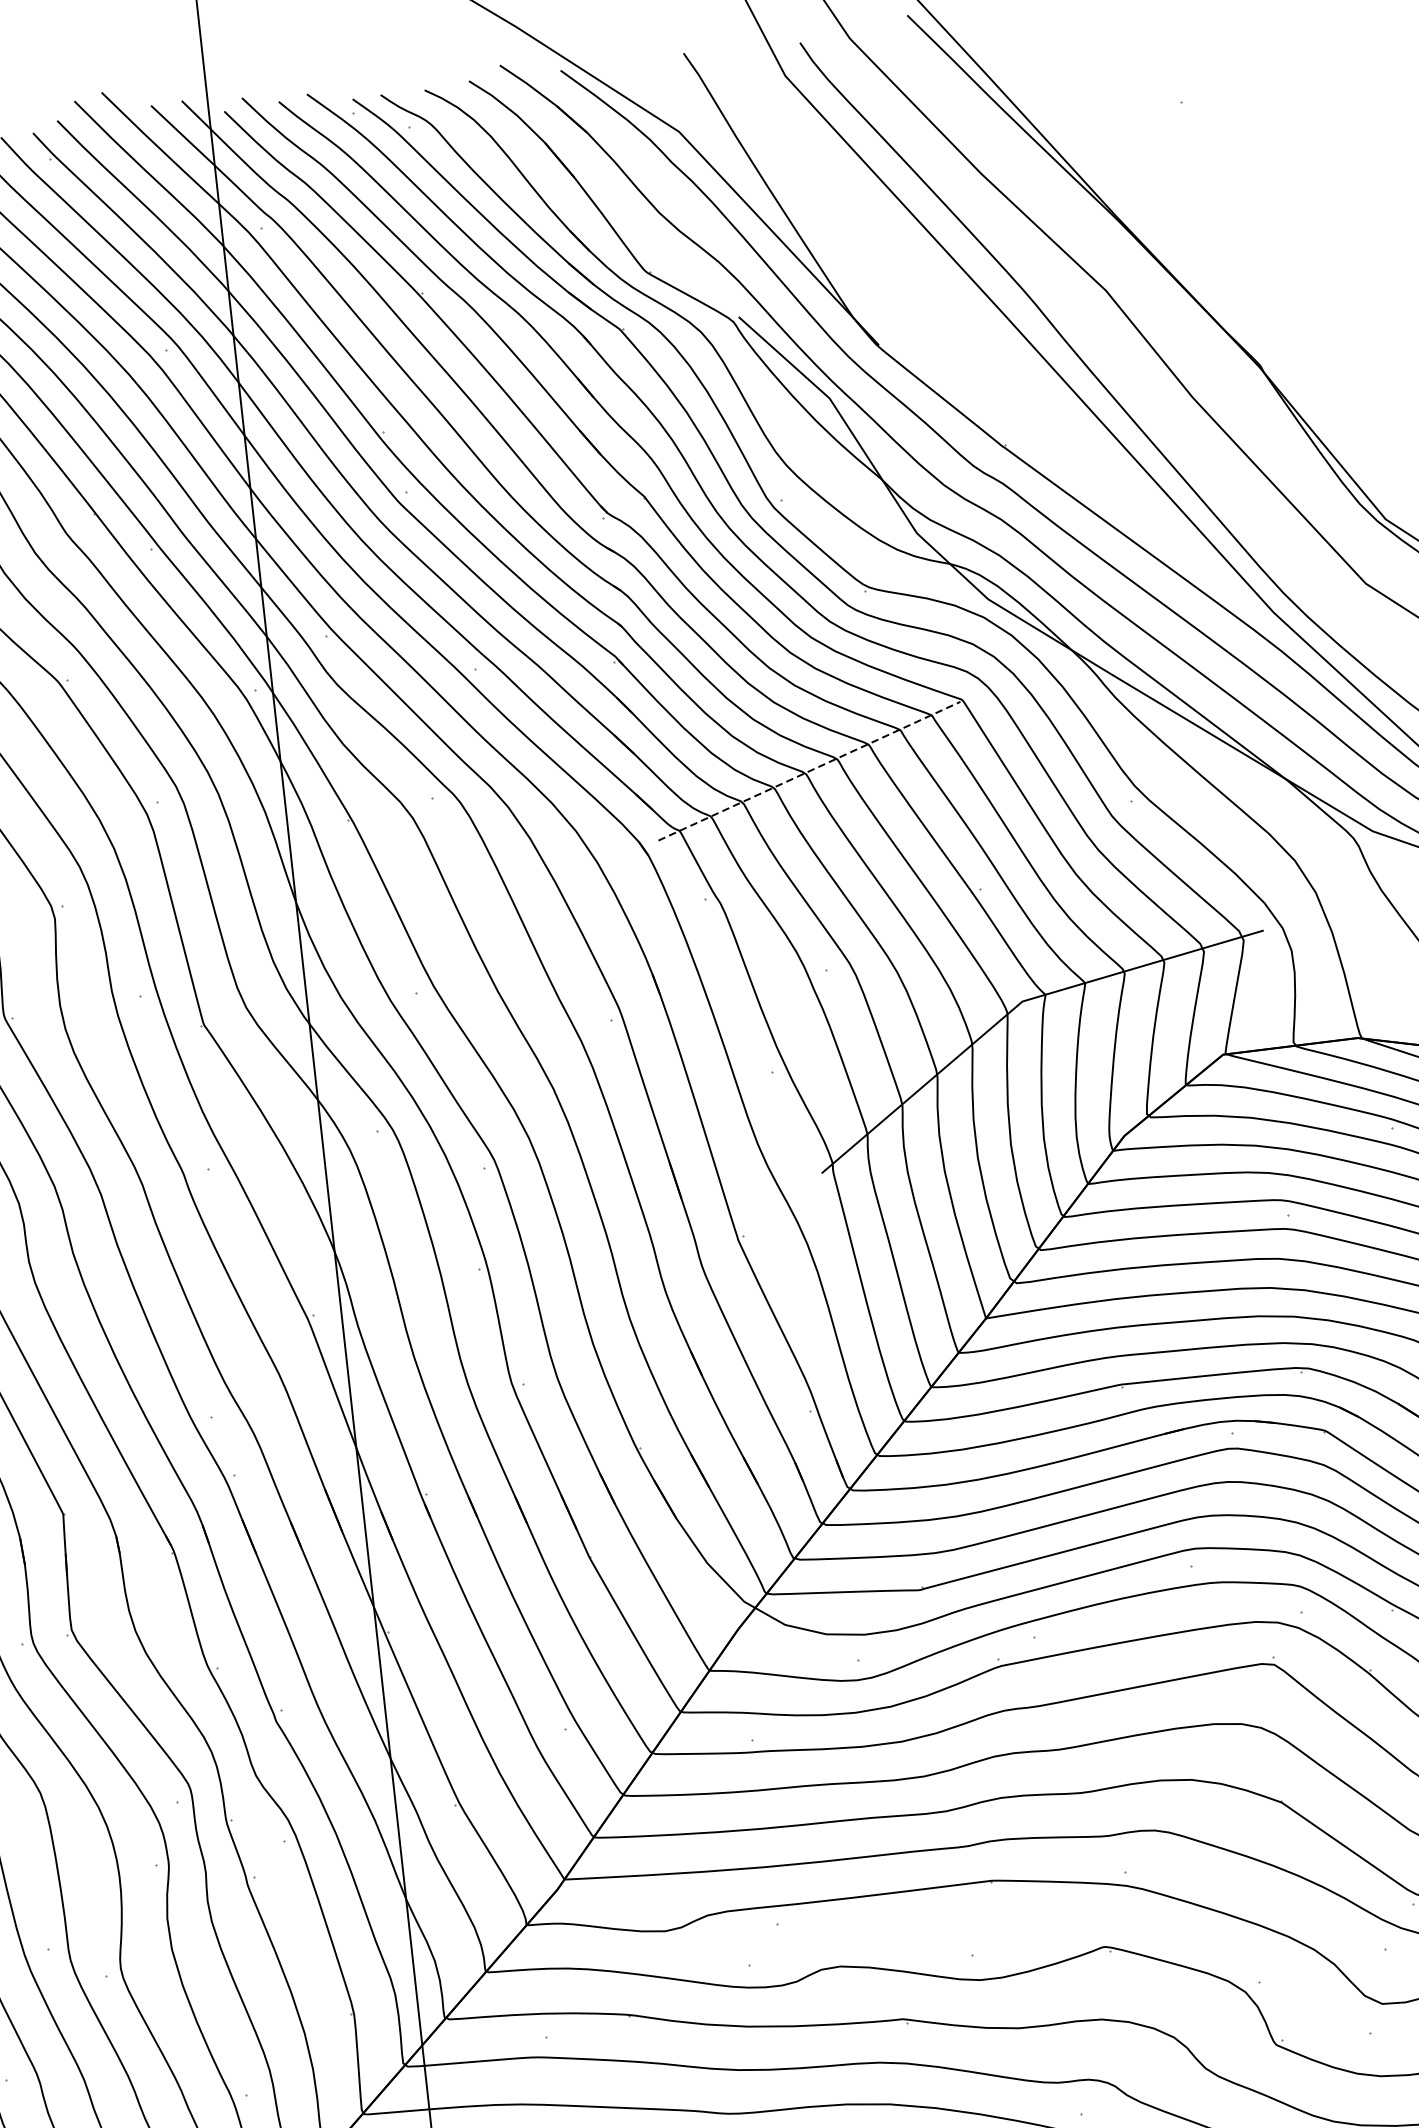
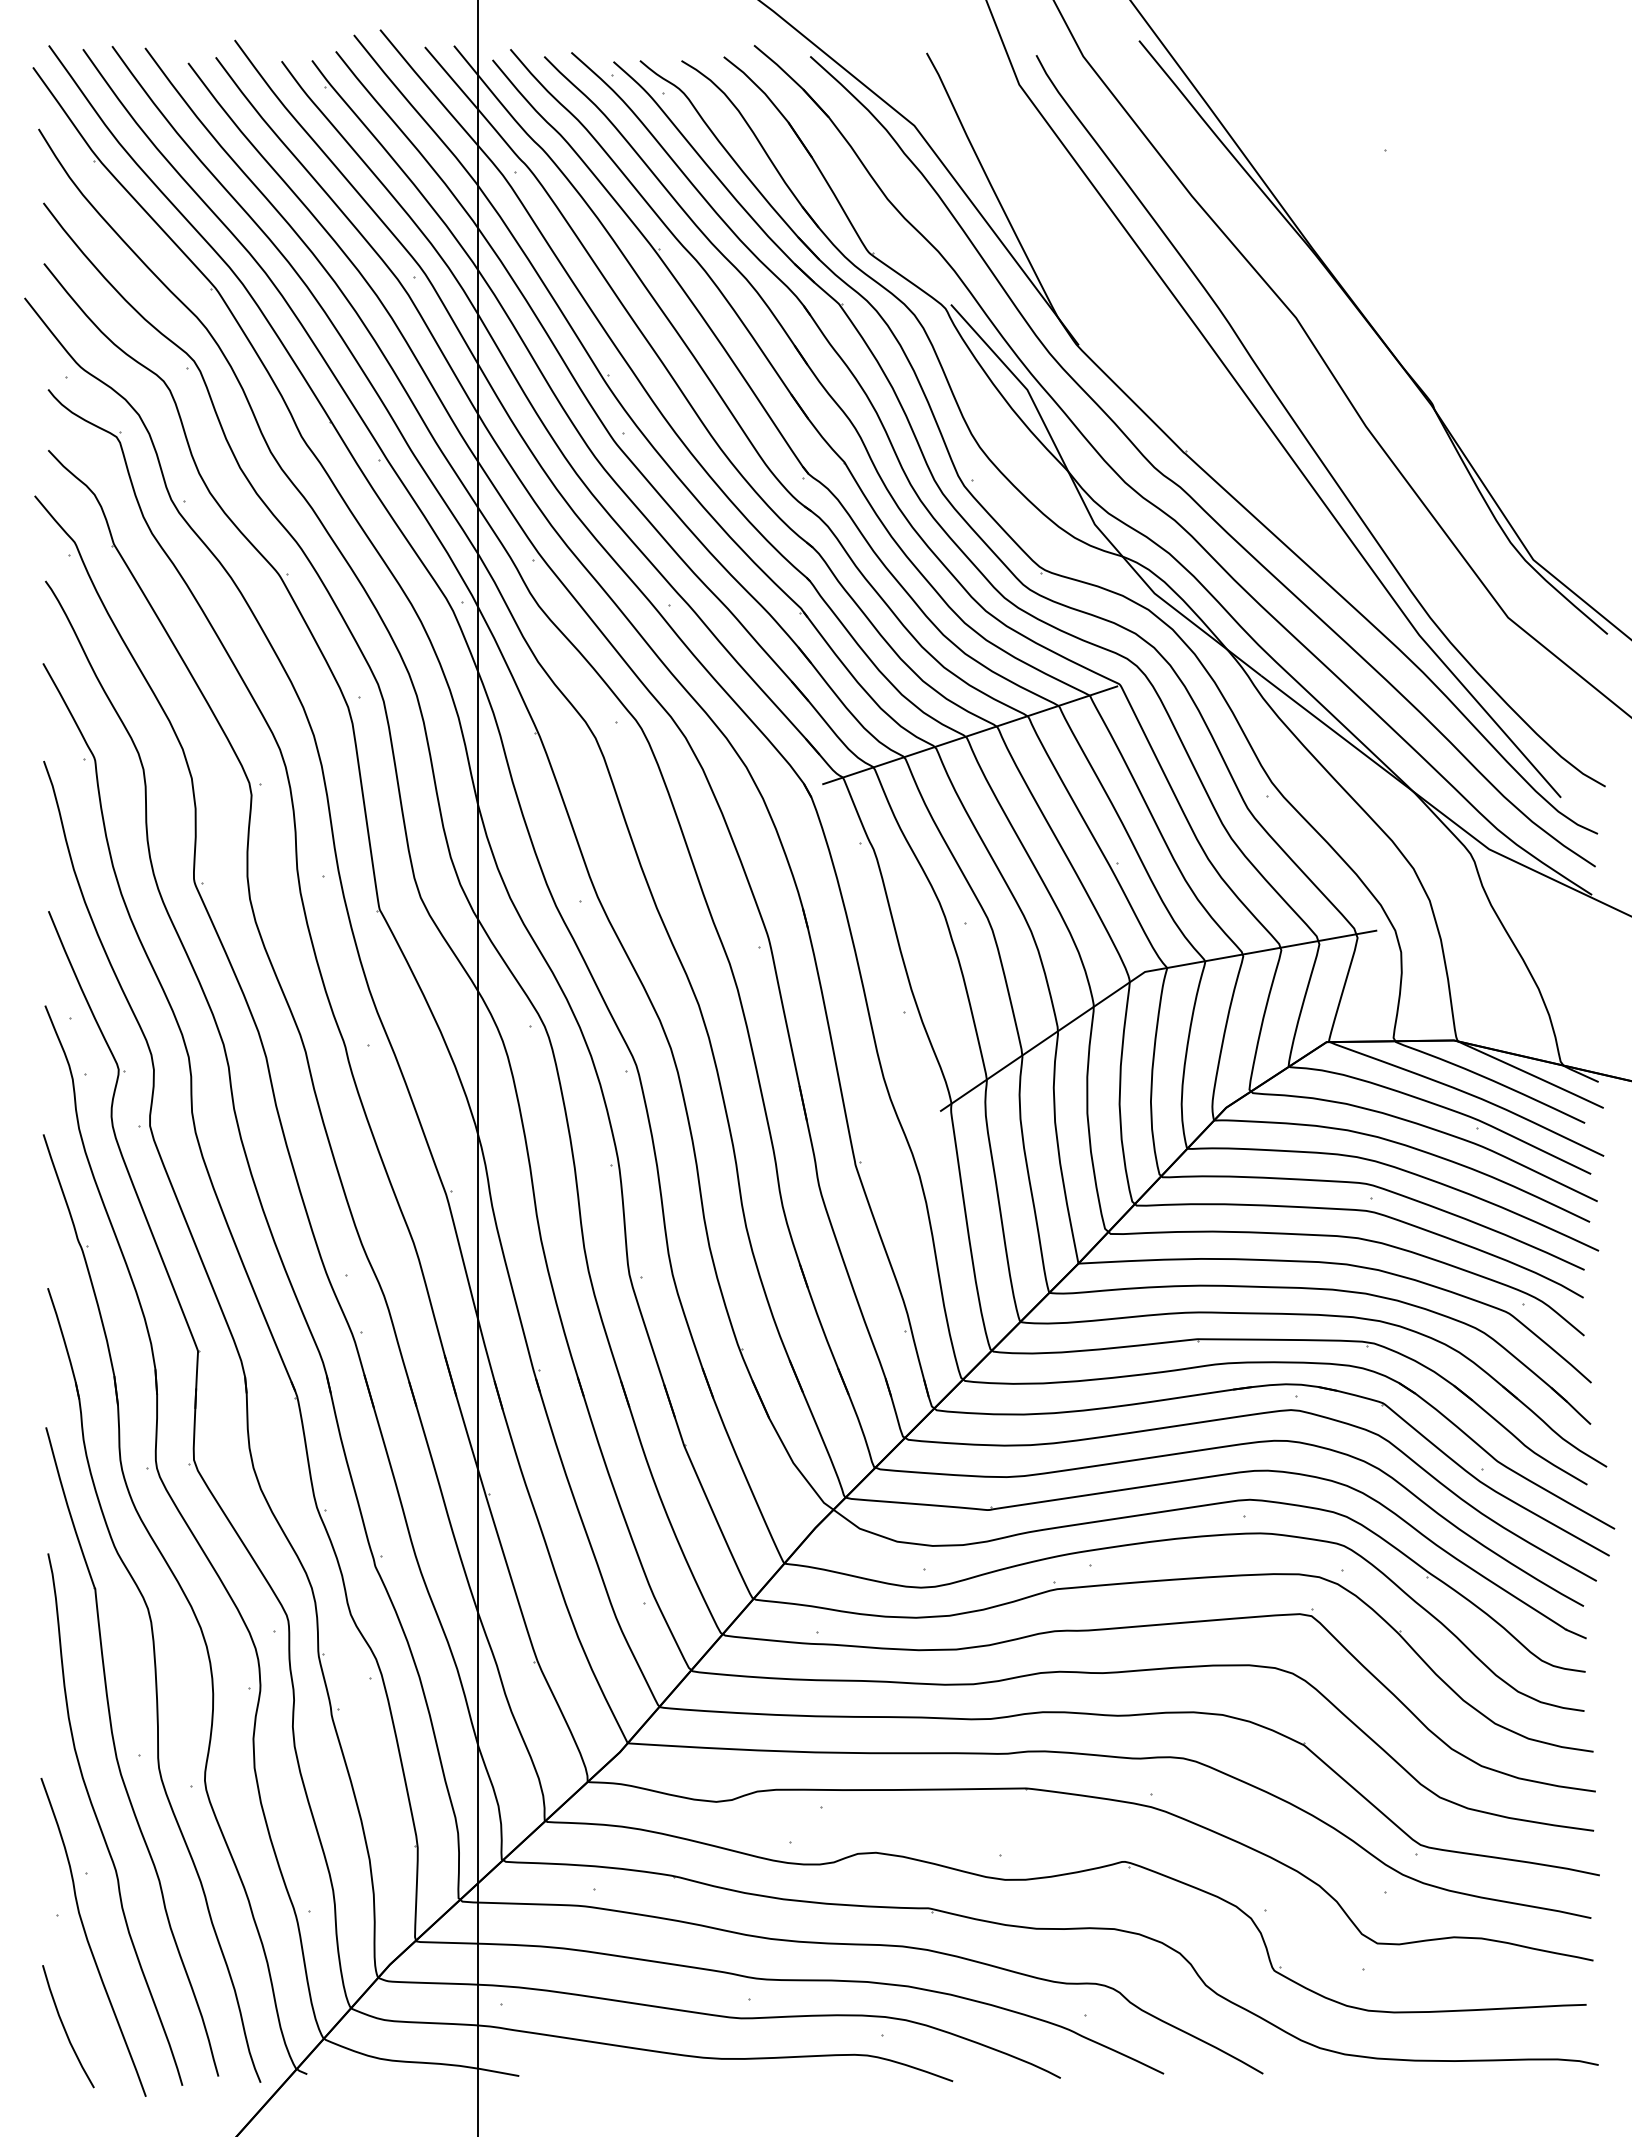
line: (809, 771) -> (970, 735), dashed -> solid

